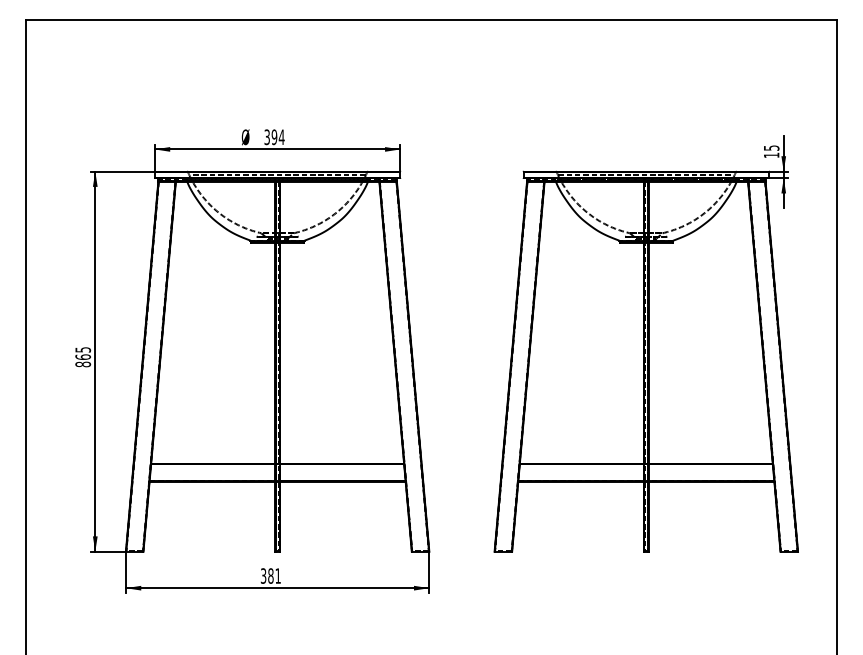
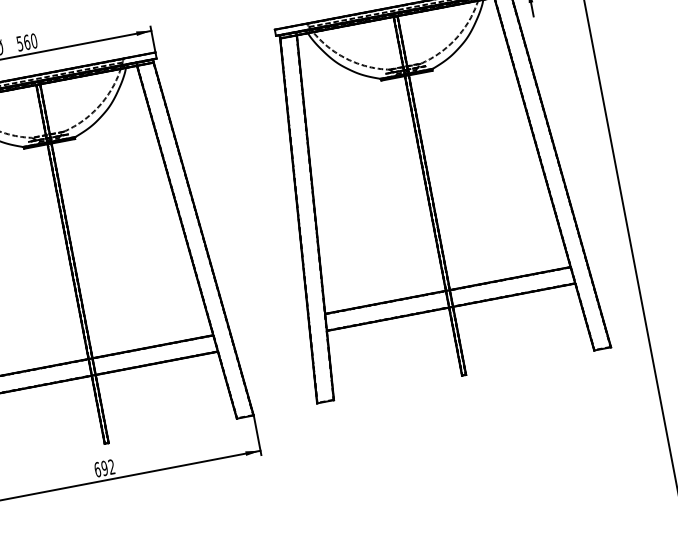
text: (274, 137) -> (27, 42), 394 -> 560
text: (270, 575) -> (104, 467), 381 -> 692

